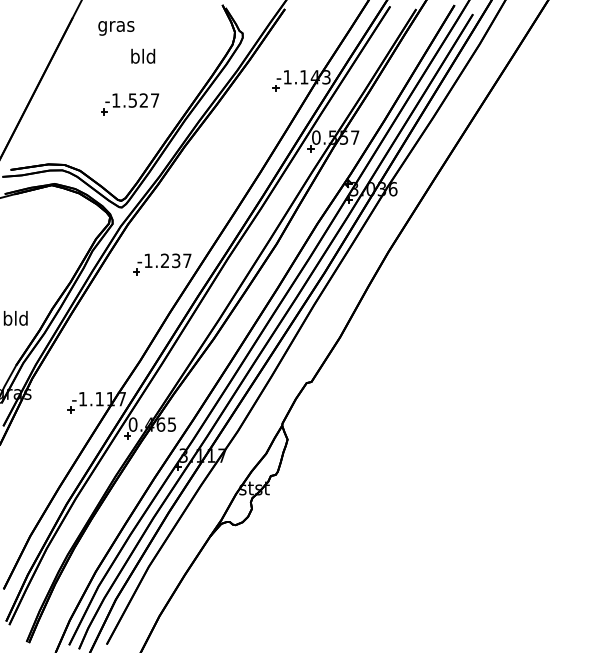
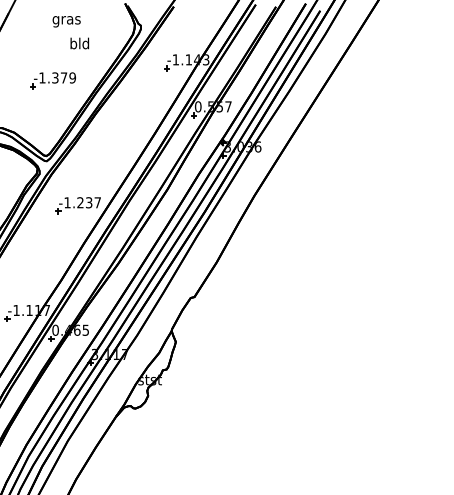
text: (116, 28) -> (66, 21), moved
text: (143, 55) -> (80, 42), moved
text: (144, 100) -> (64, 77), -1.527 -> -1.379

